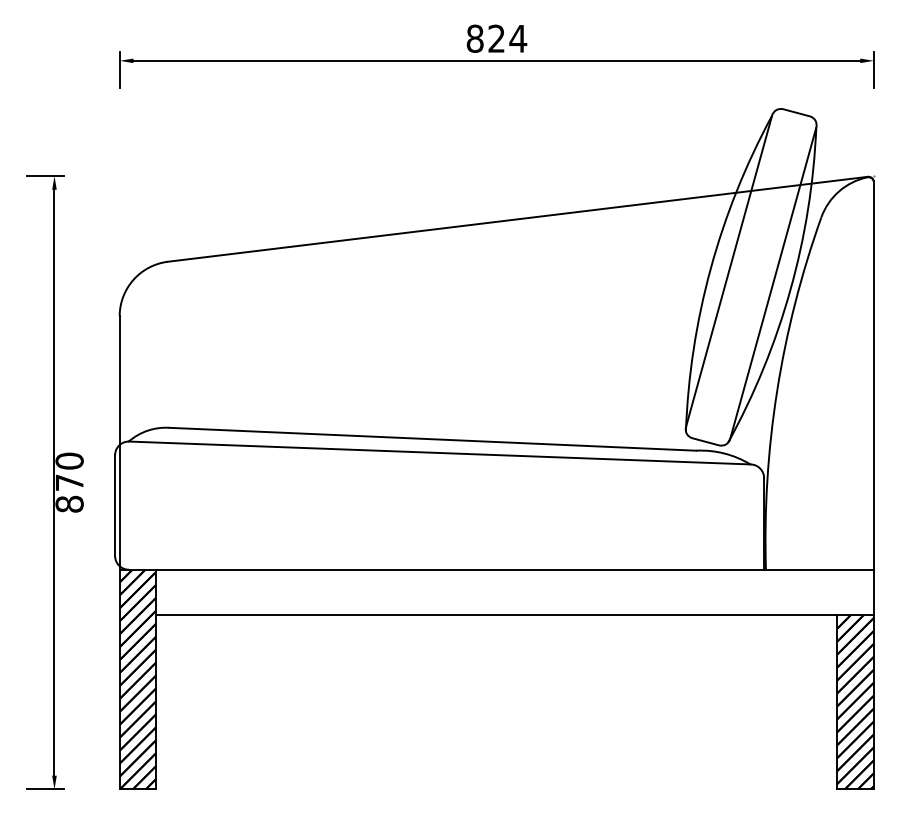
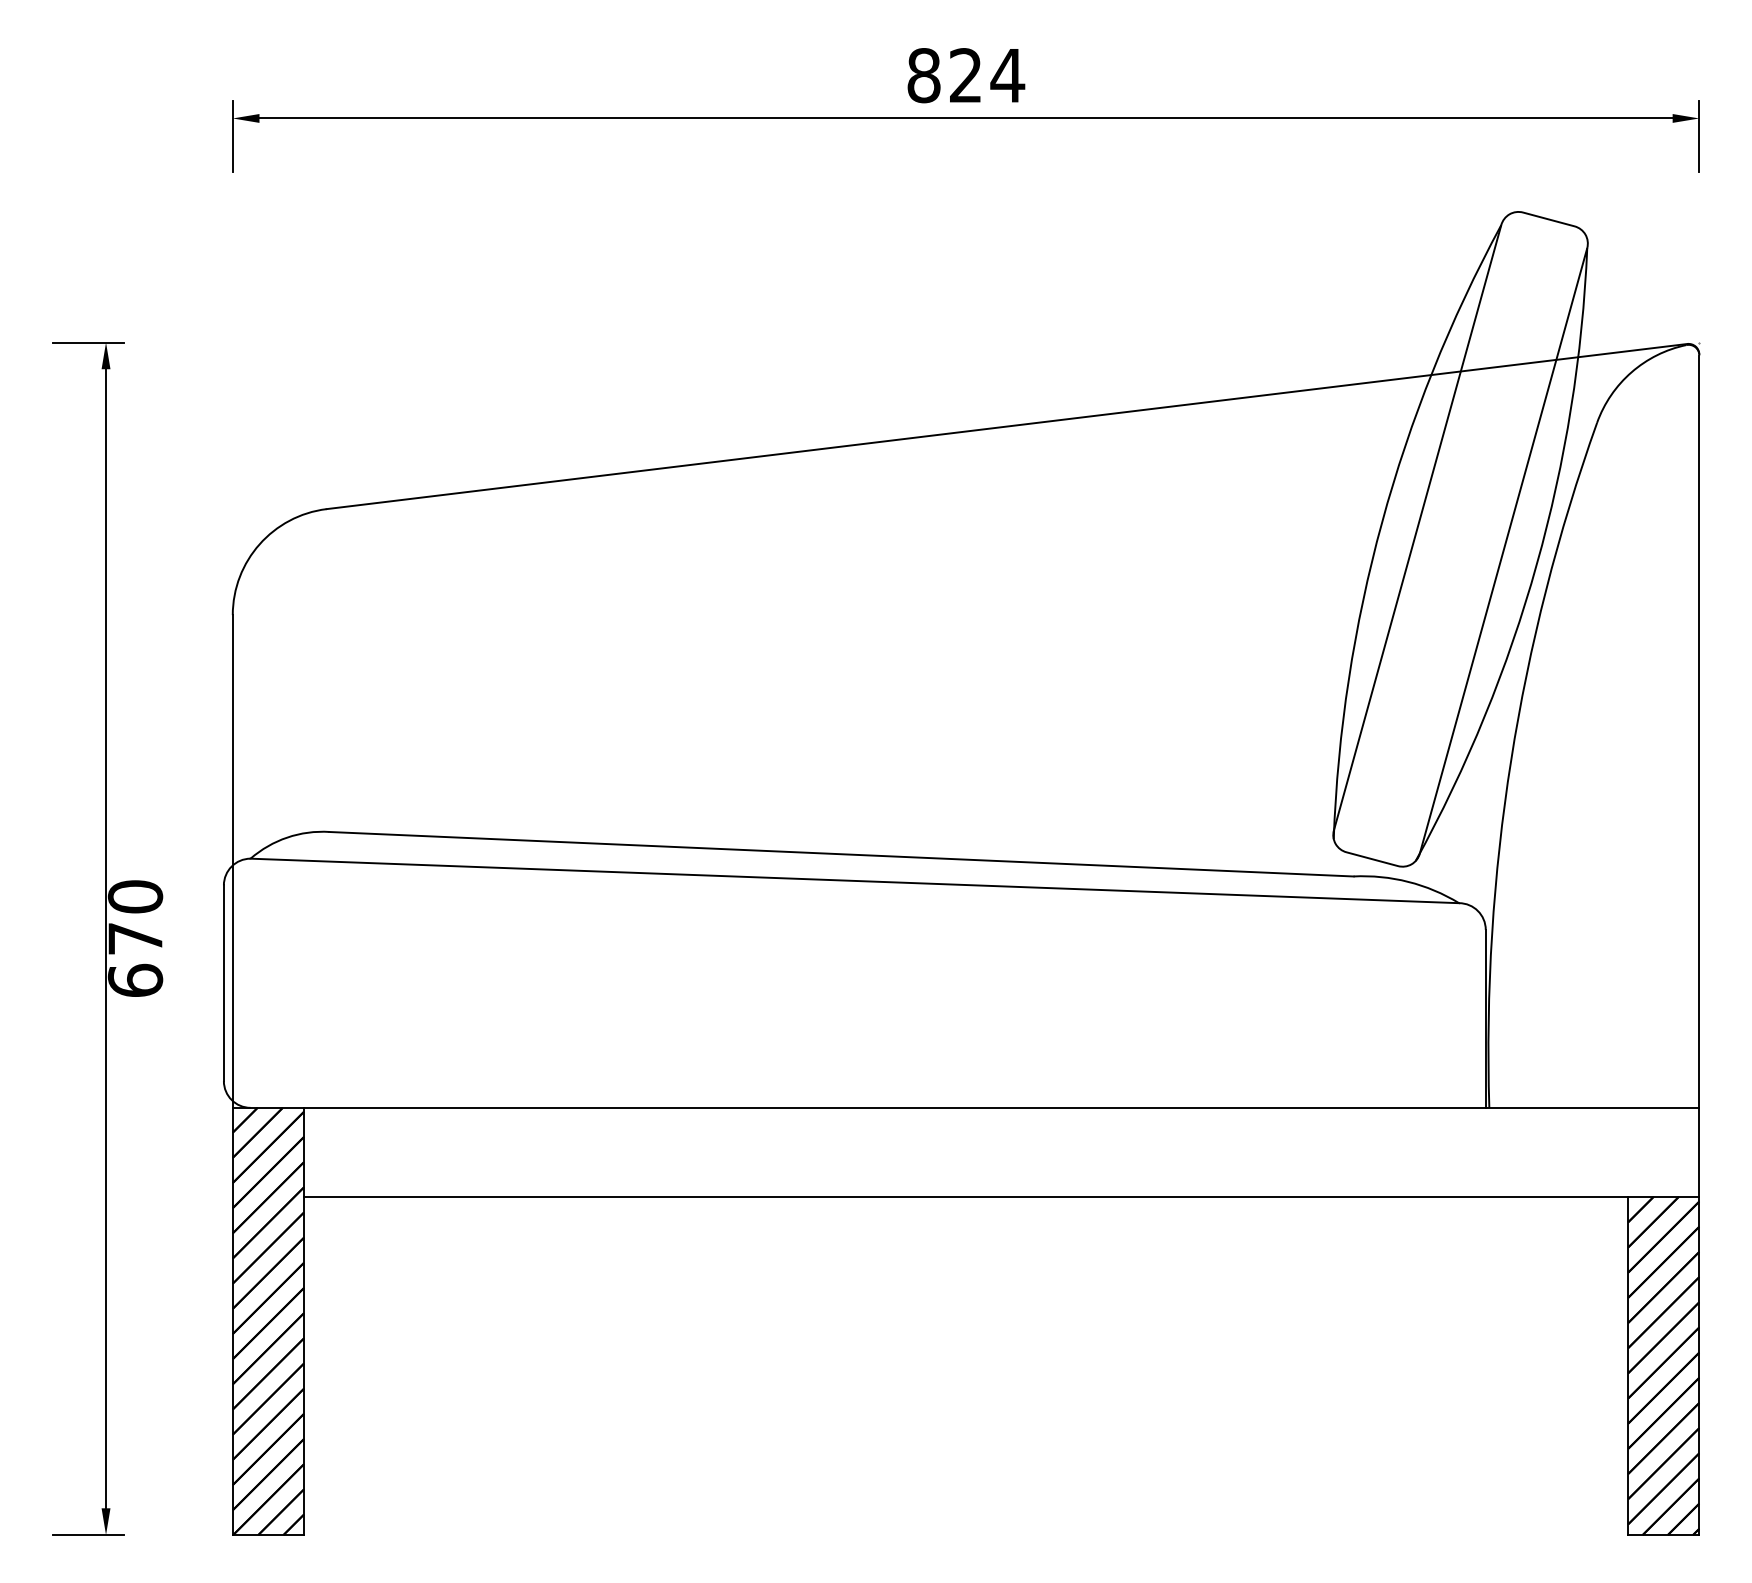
text: (69, 503) -> (135, 979), 870 -> 670

